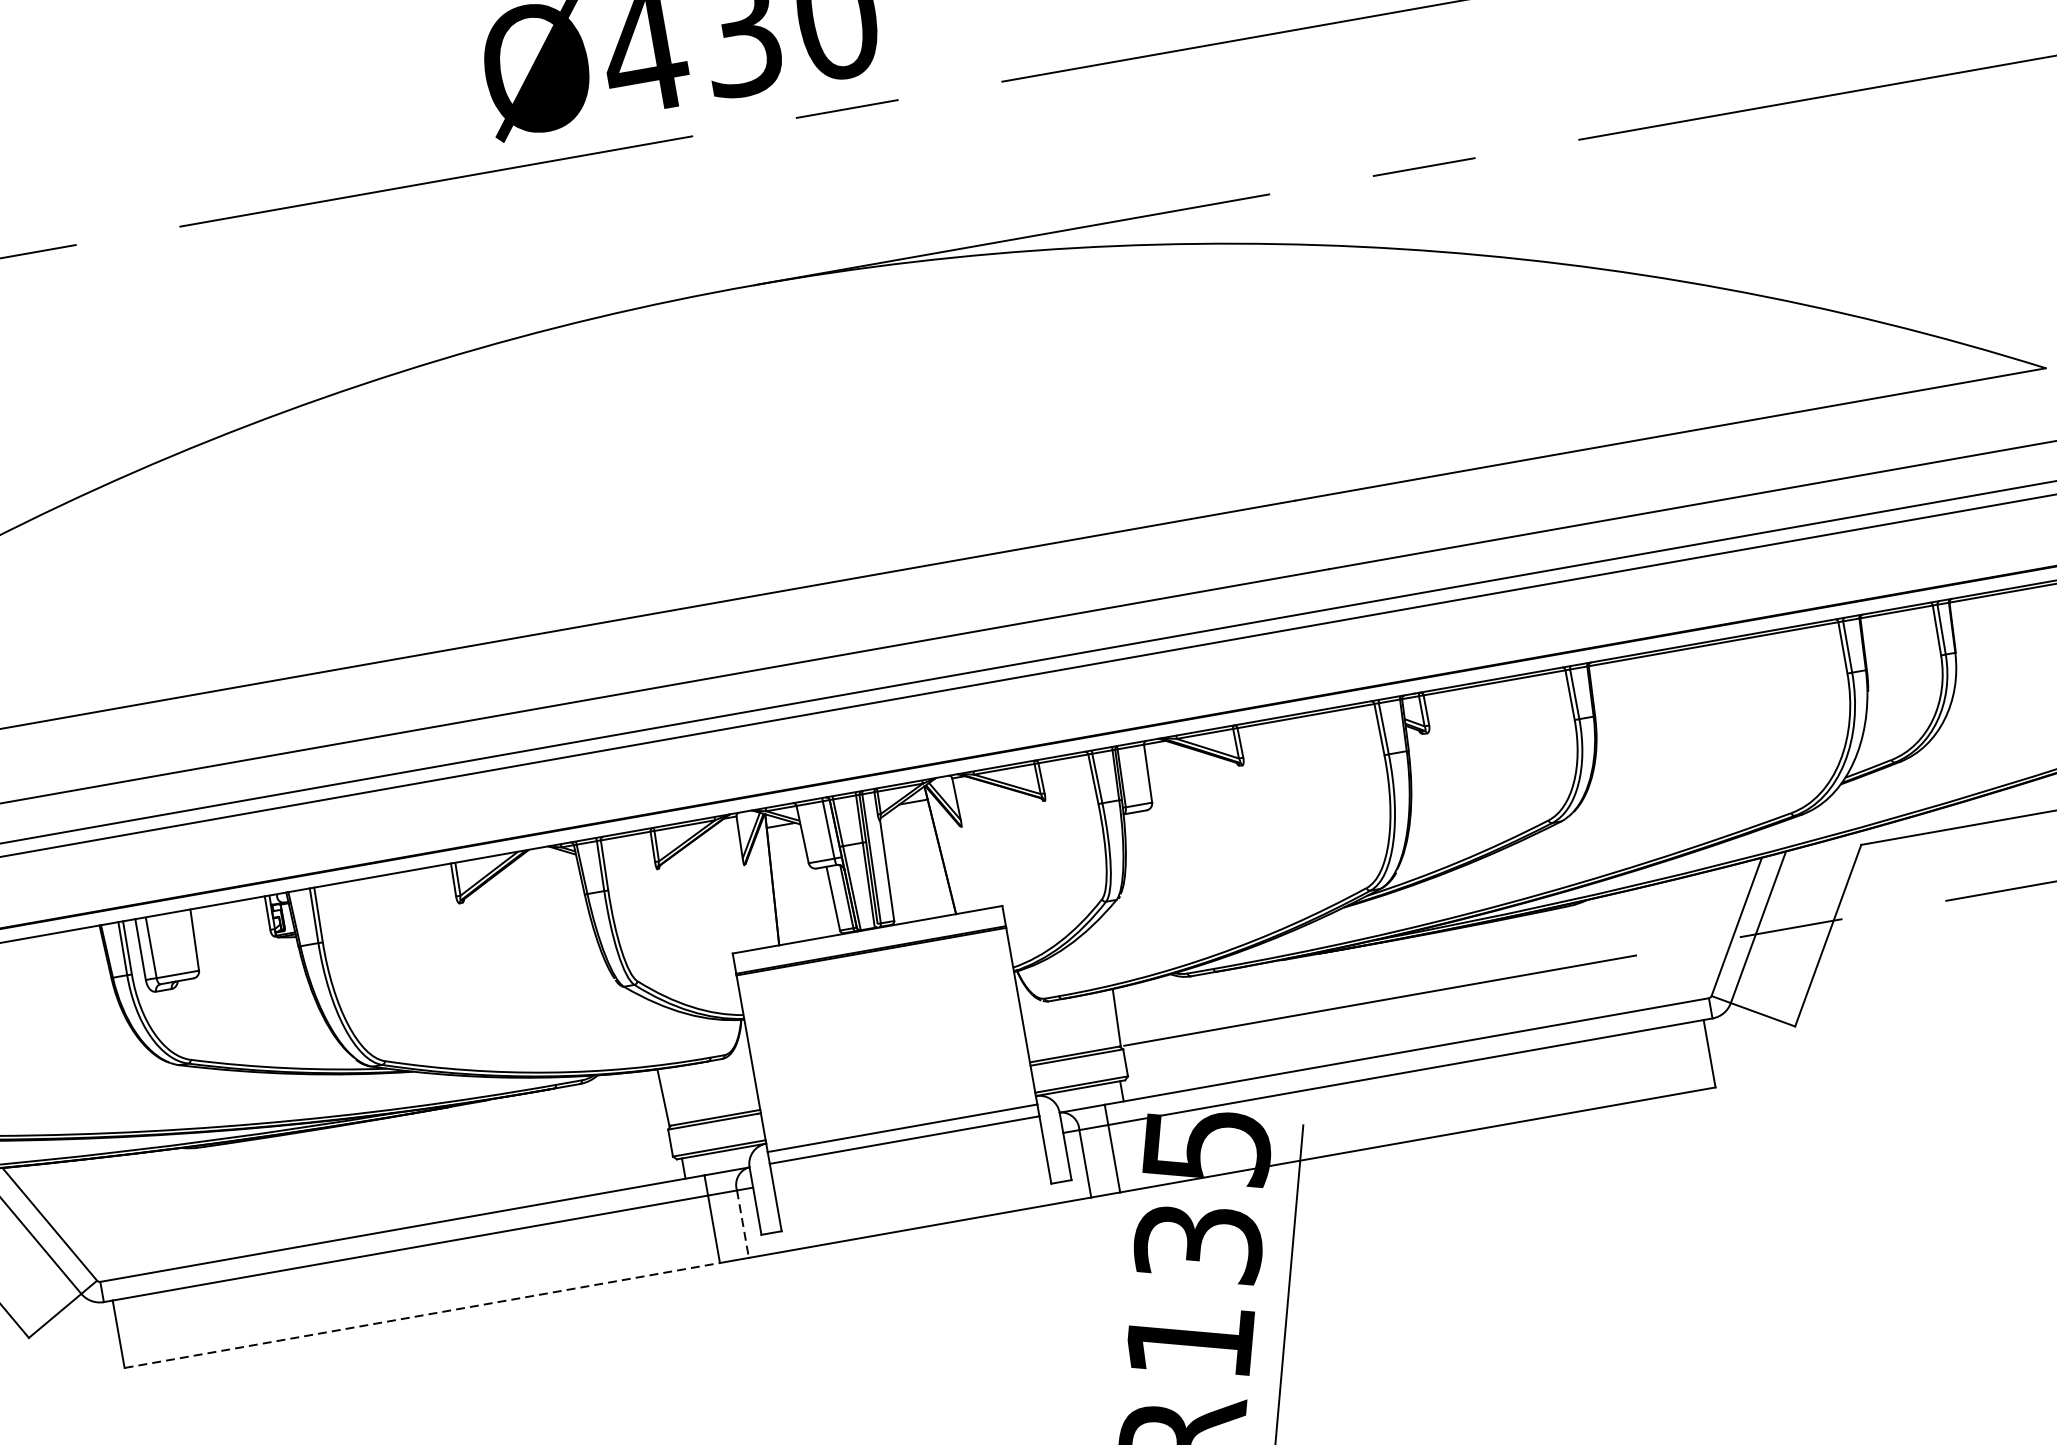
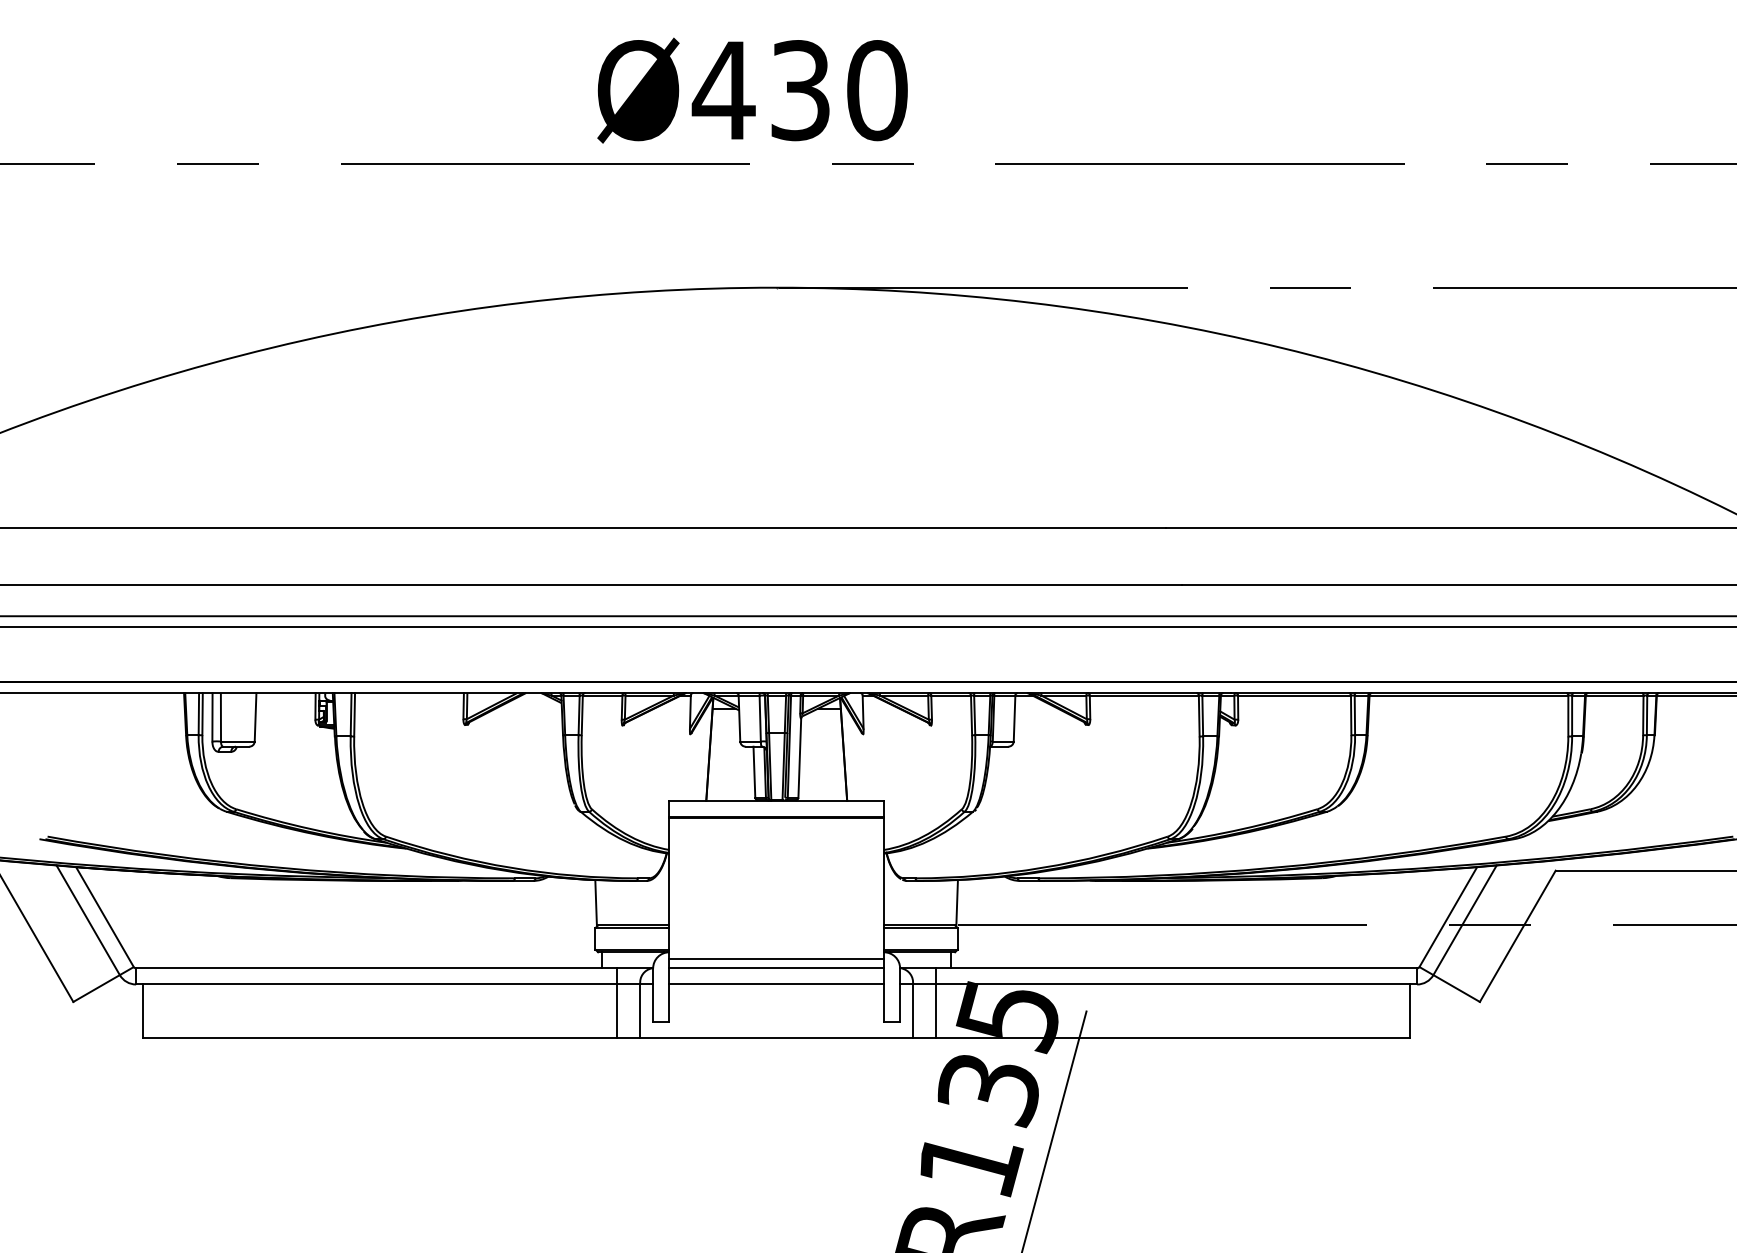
line: (908, 1160) -> (776, 984), added
line: (743, 1224) -> (640, 1011), dashed -> solid
line: (422, 1315) -> (380, 1038), dashed -> solid

